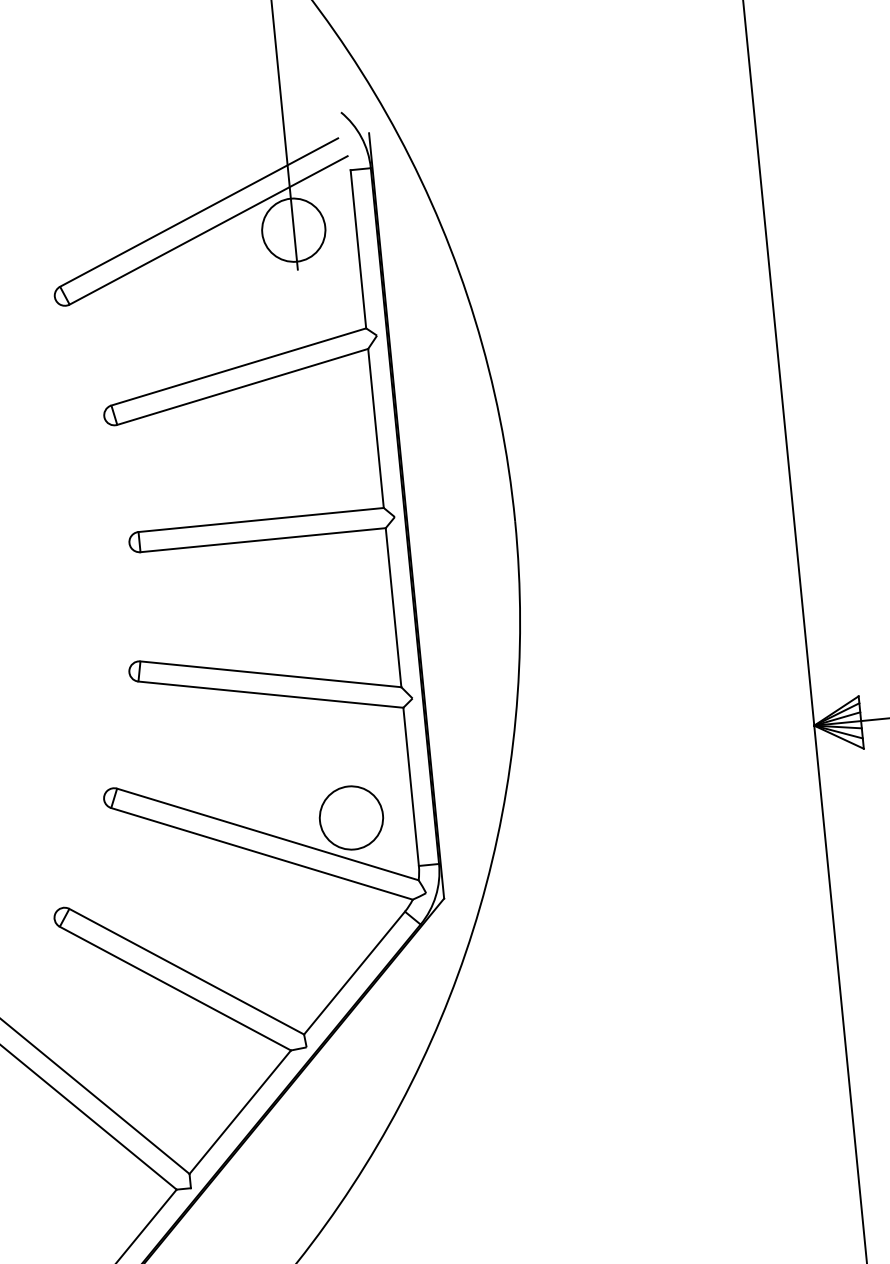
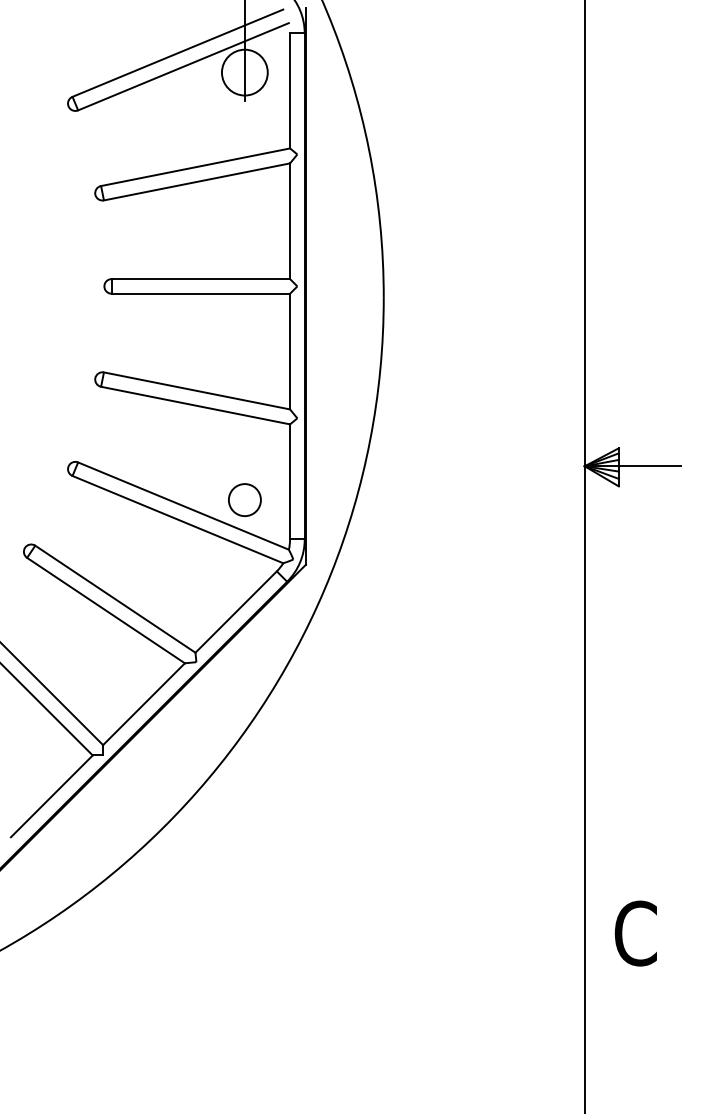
circle: (350, 818) -> (244, 500), size x0.7

